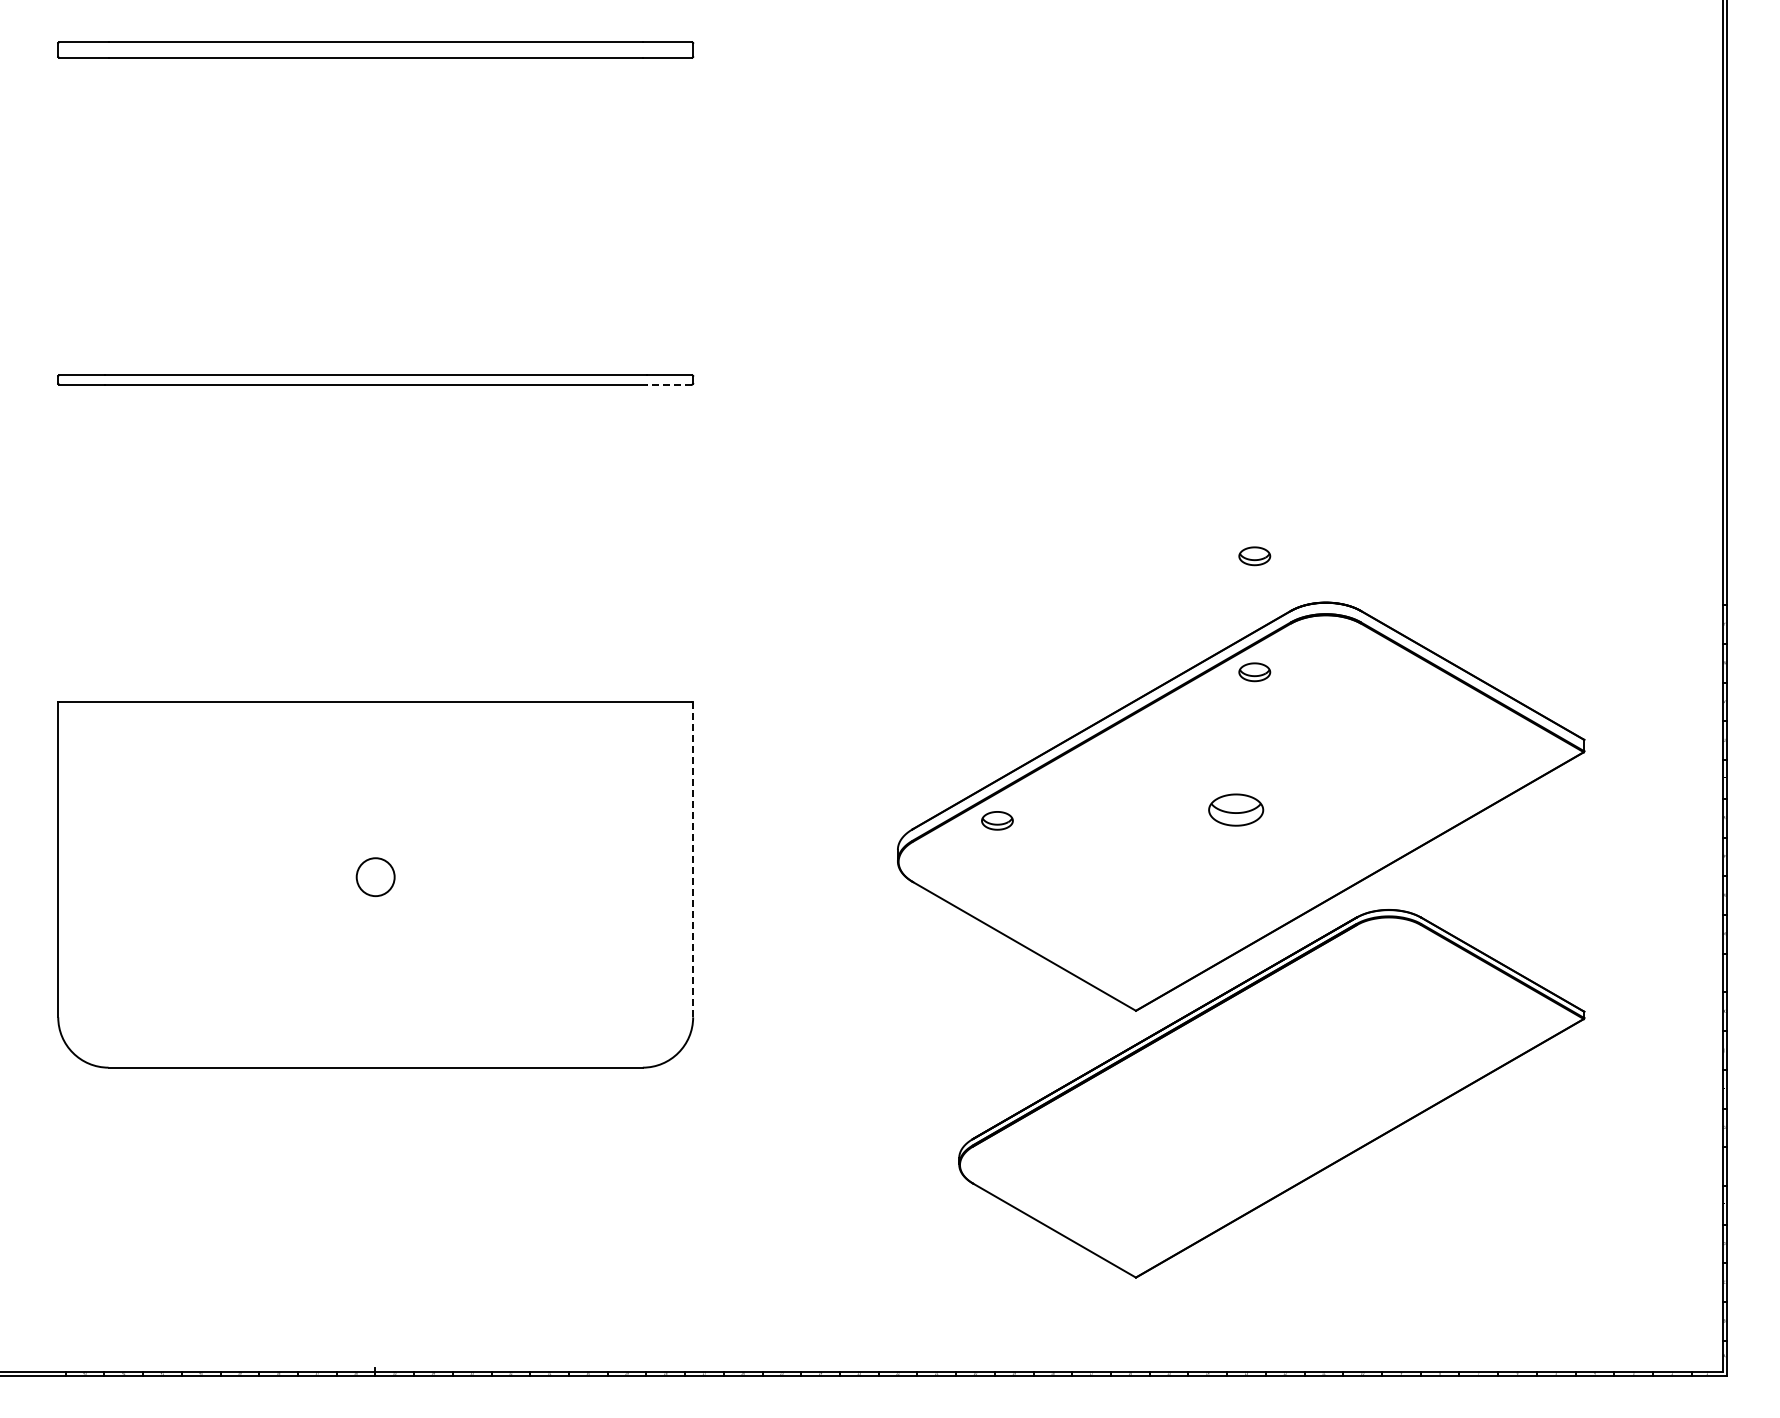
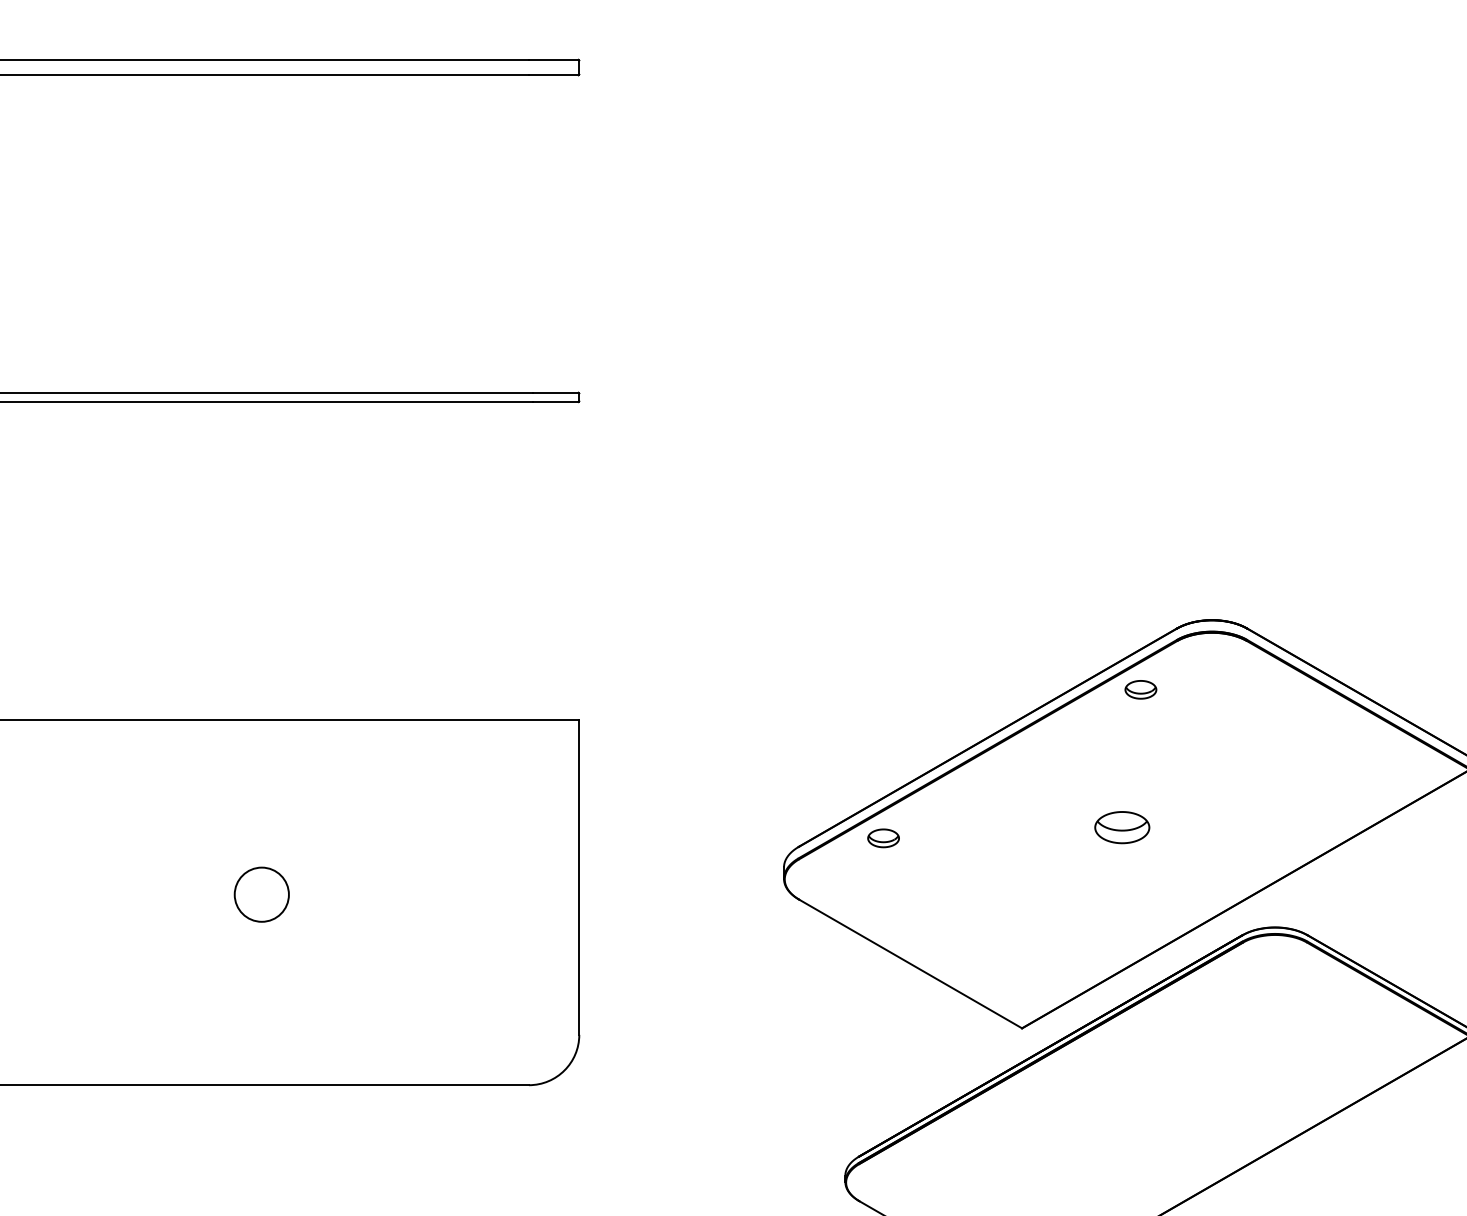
line: (669, 384) -> (555, 402), dashed -> solid
part: (1254, 556) -> (1140, 574), removed
line: (693, 859) -> (579, 877), dashed -> solid
circle: (375, 877) -> (261, 895), size x1.43

